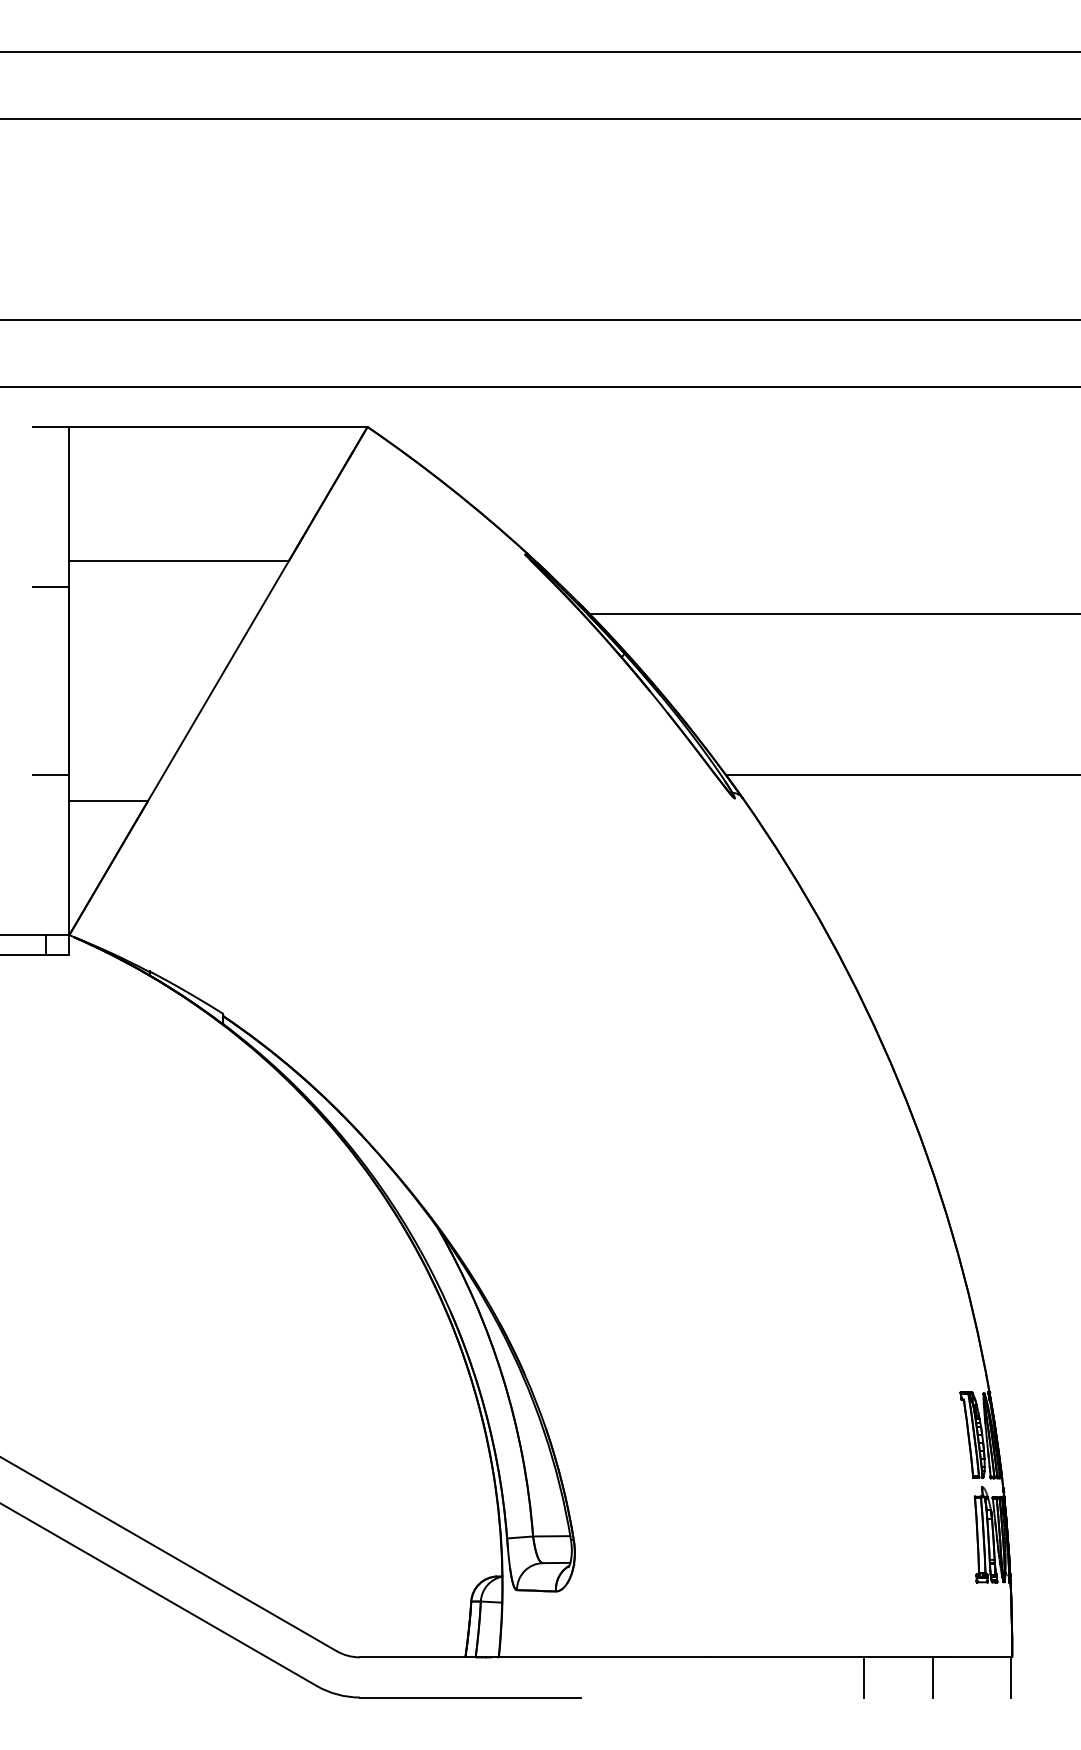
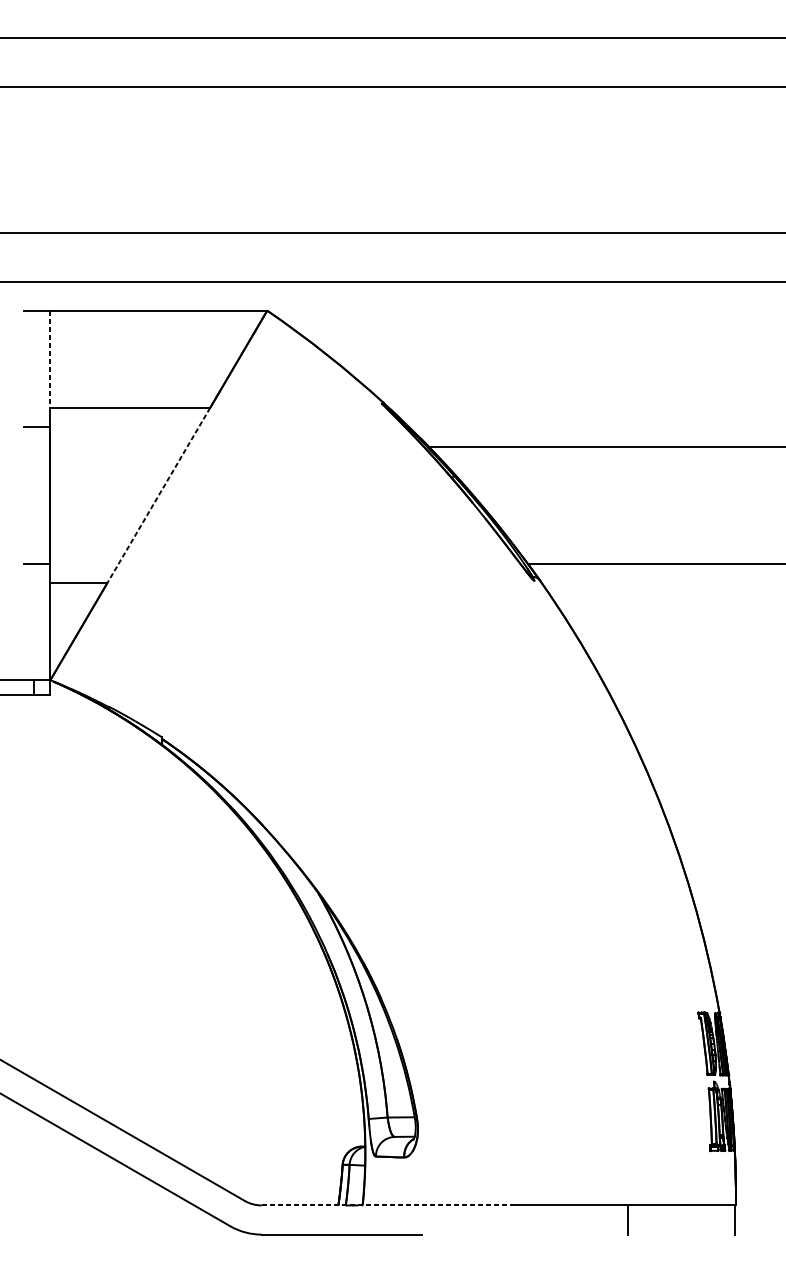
line: (69, 493) -> (50, 359), solid -> dashed
line: (218, 681) -> (158, 495), solid -> dashed
line: (533, 1657) -> (387, 1205), solid -> dashed
line: (932, 1677) -> (678, 1220), removed

